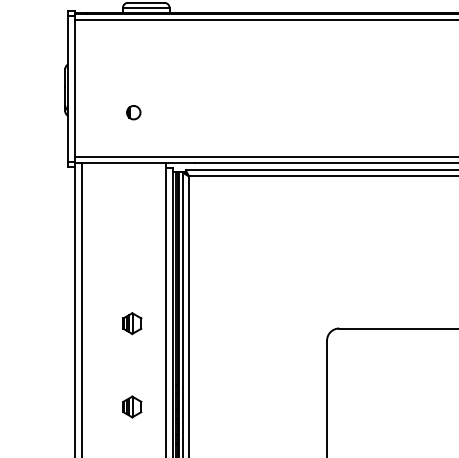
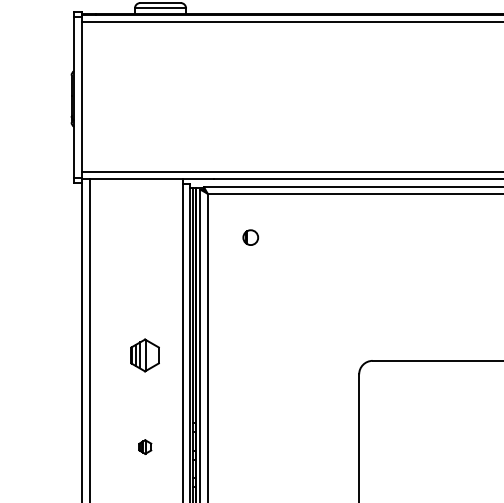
part: (133, 112) -> (250, 237), moved
part: (132, 323) -> (145, 355), size x1.4
part: (132, 406) -> (145, 446), size x0.6

